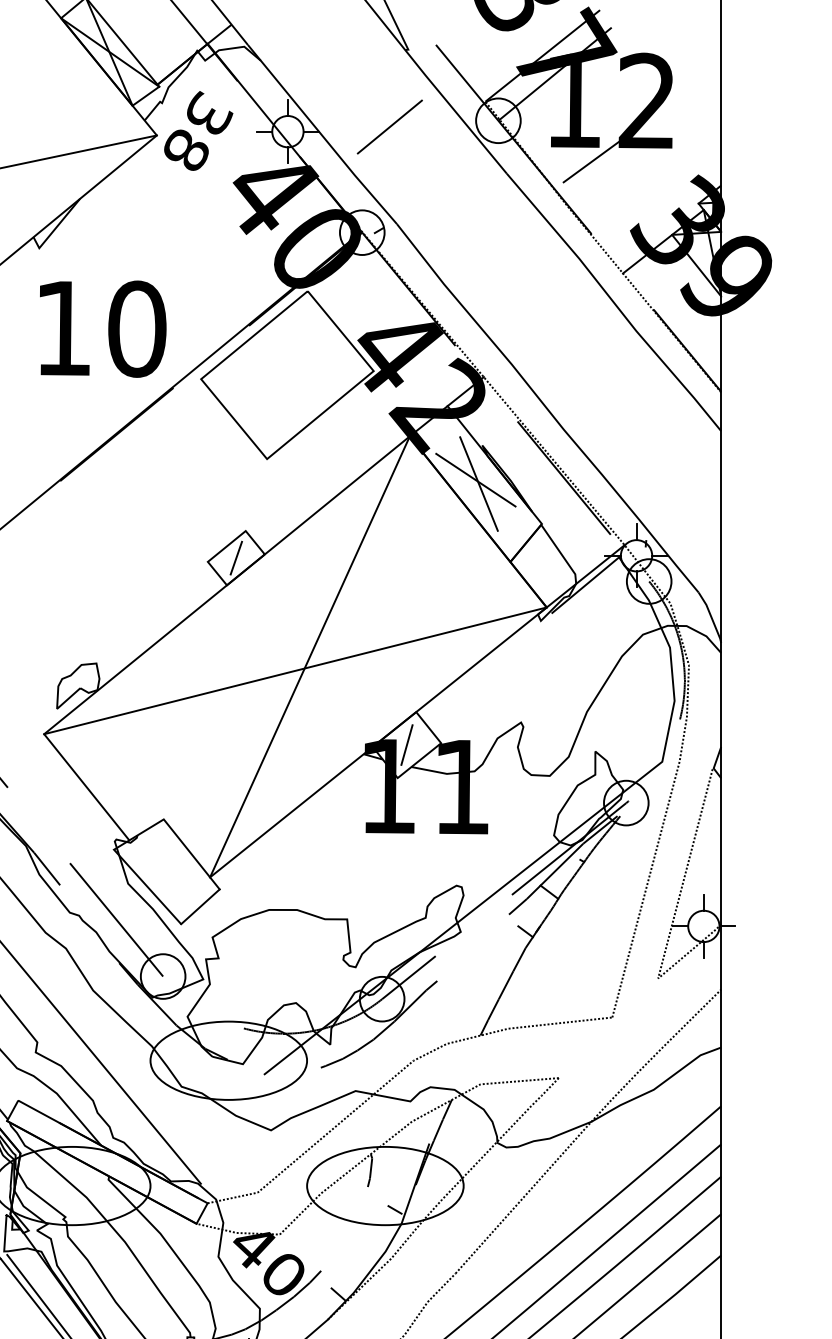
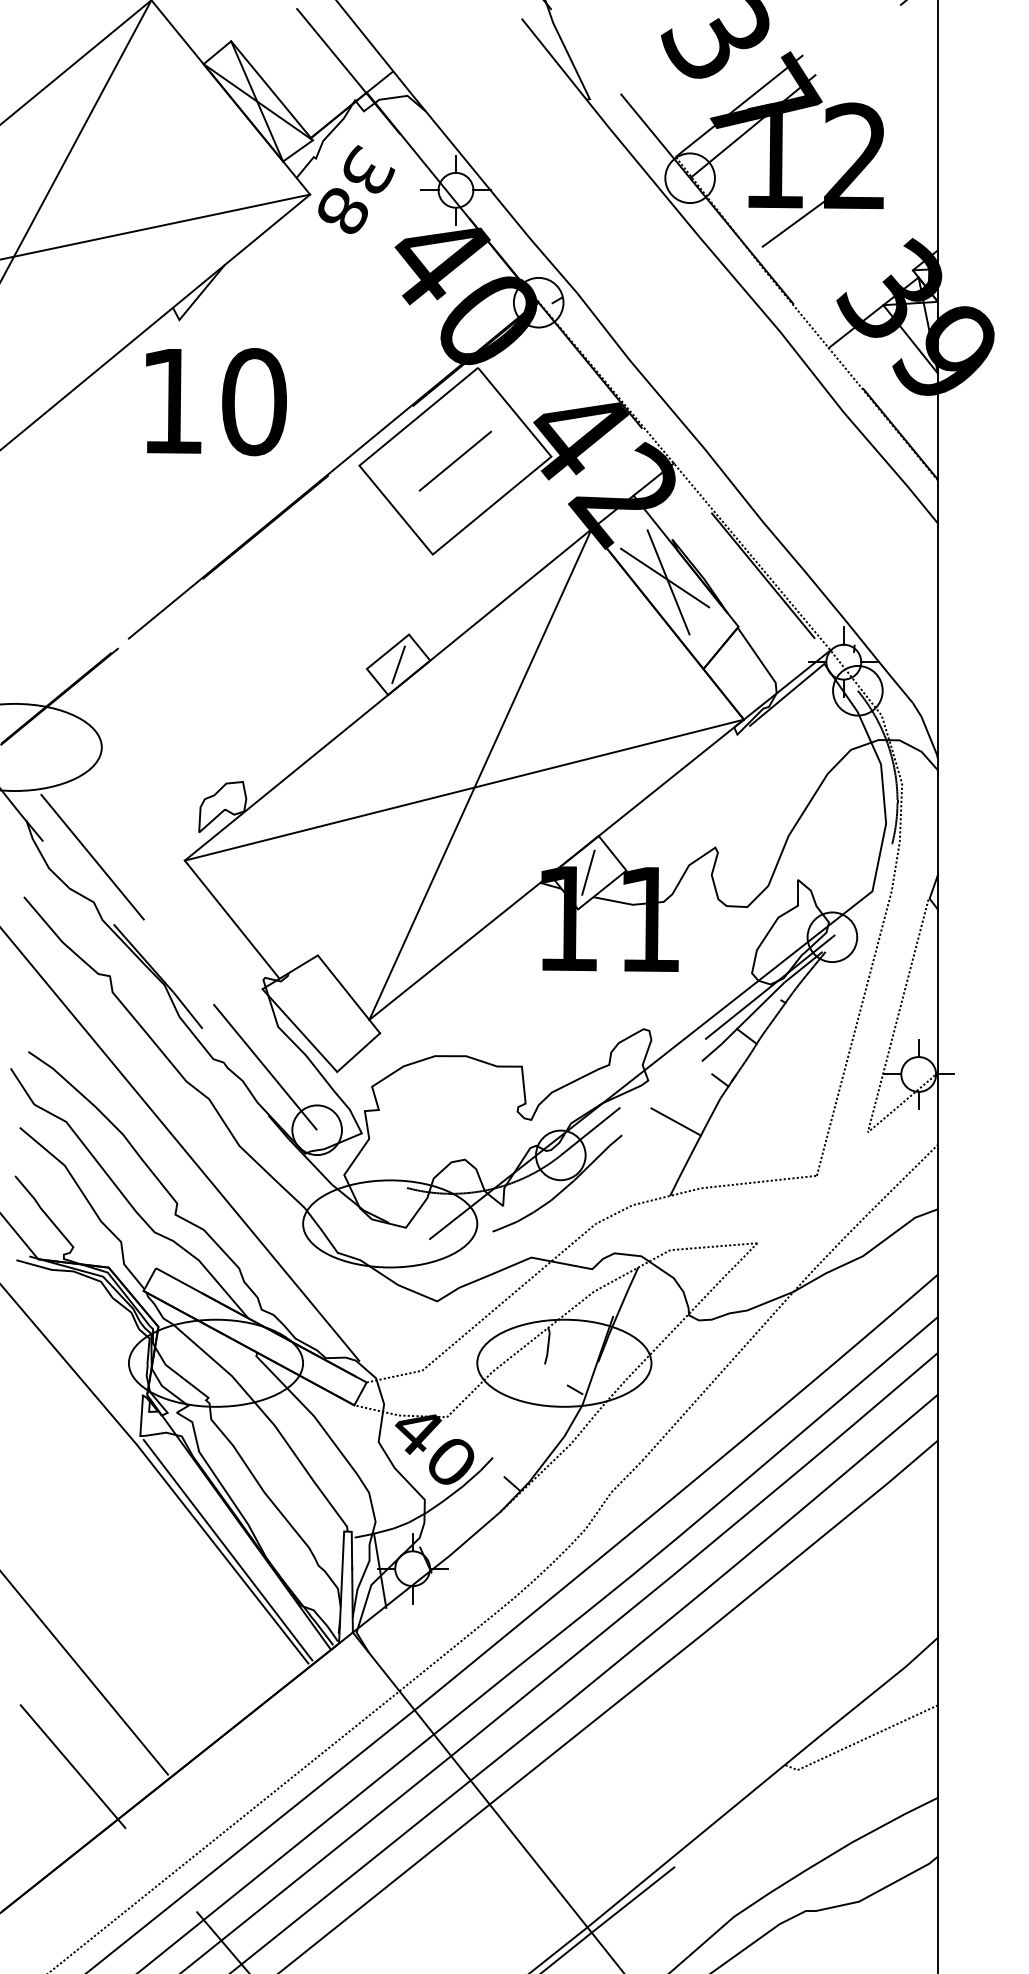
line: (389, 126) -> (454, 460), moved
text: (103, 329) -> (216, 402), moved
line: (485, 968) -> (675, 1121), added

